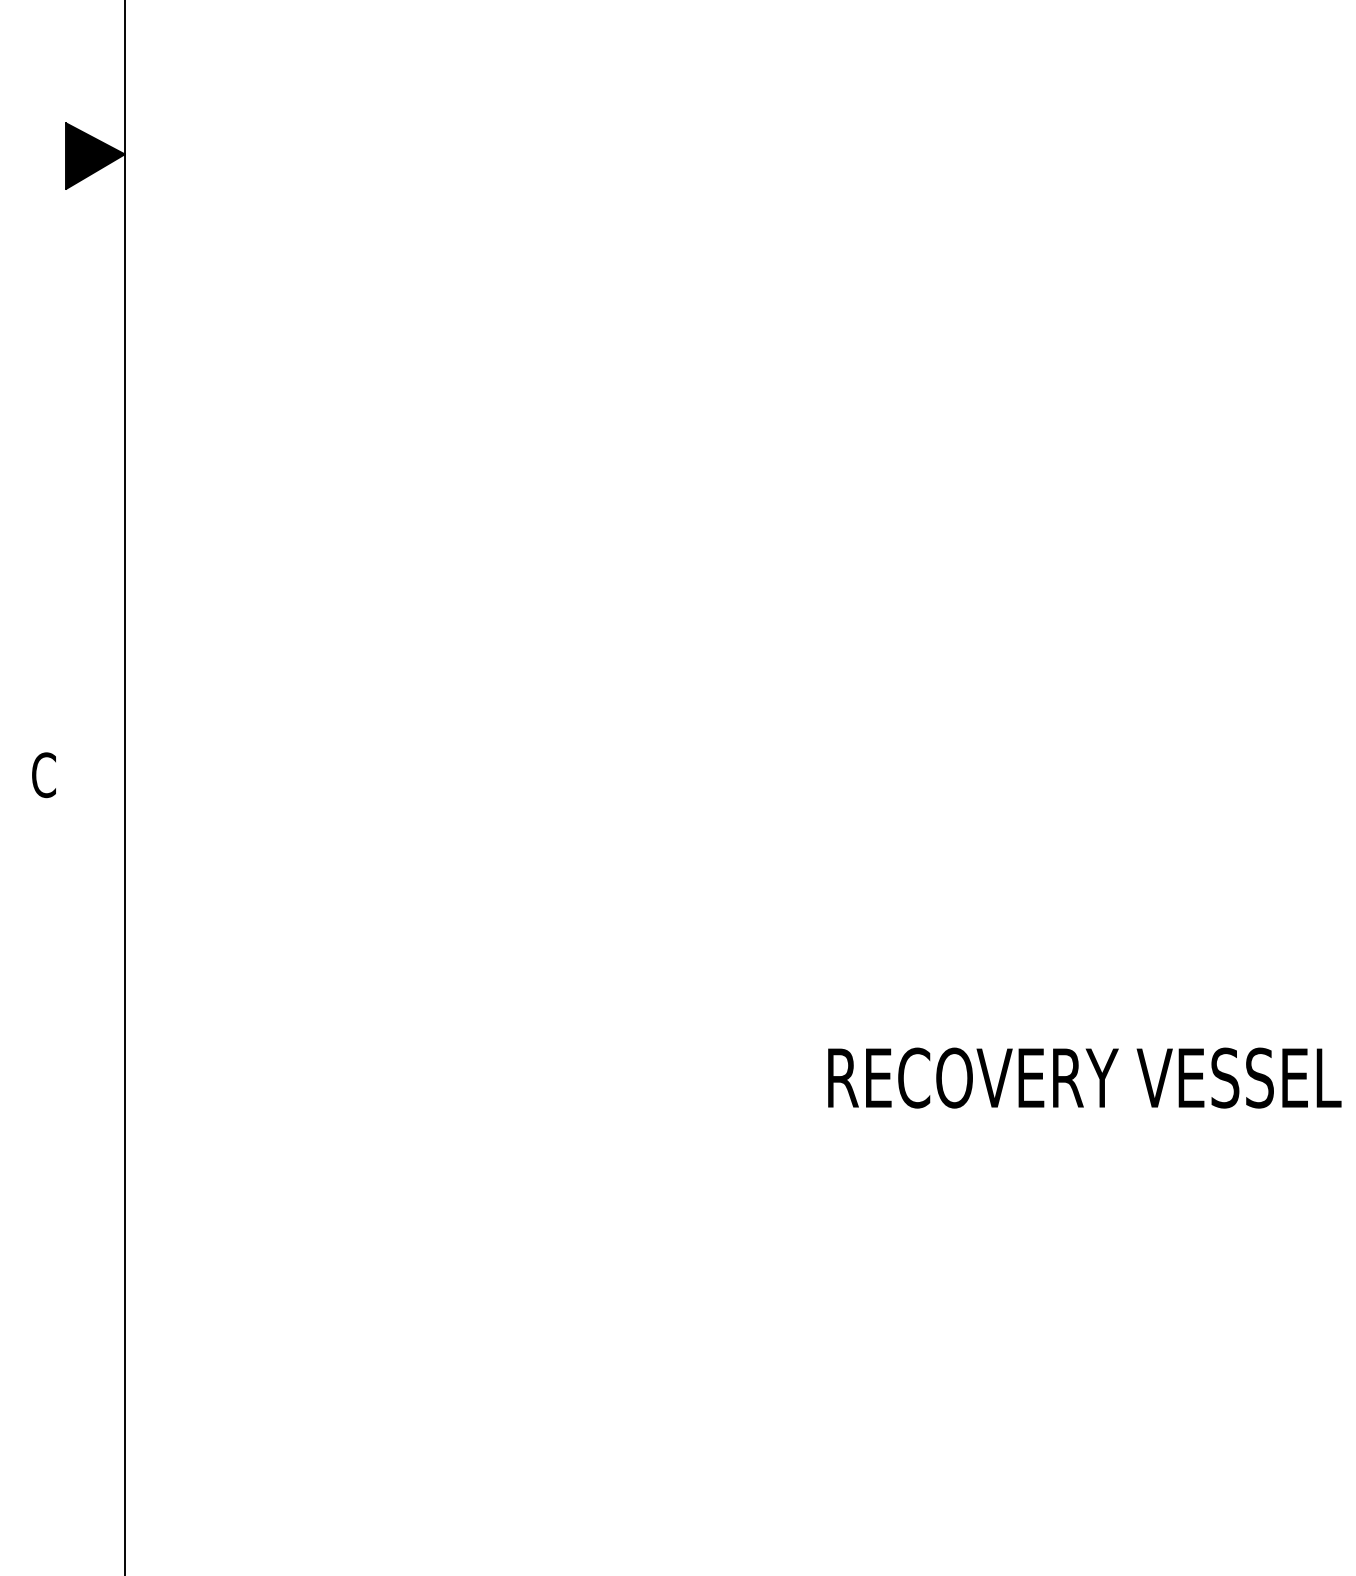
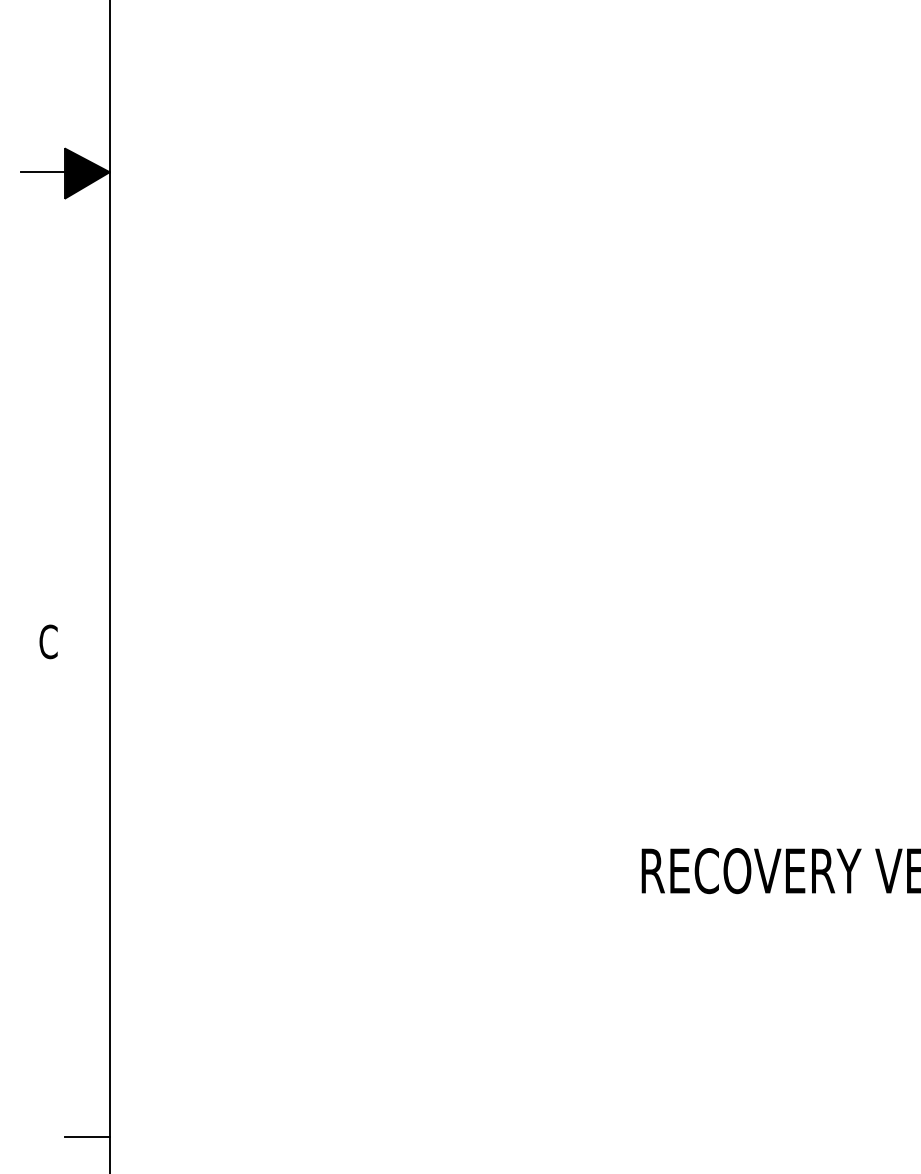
line: (36, 154) -> (42, 172), added
line: (94, 1429) -> (86, 1136), added

